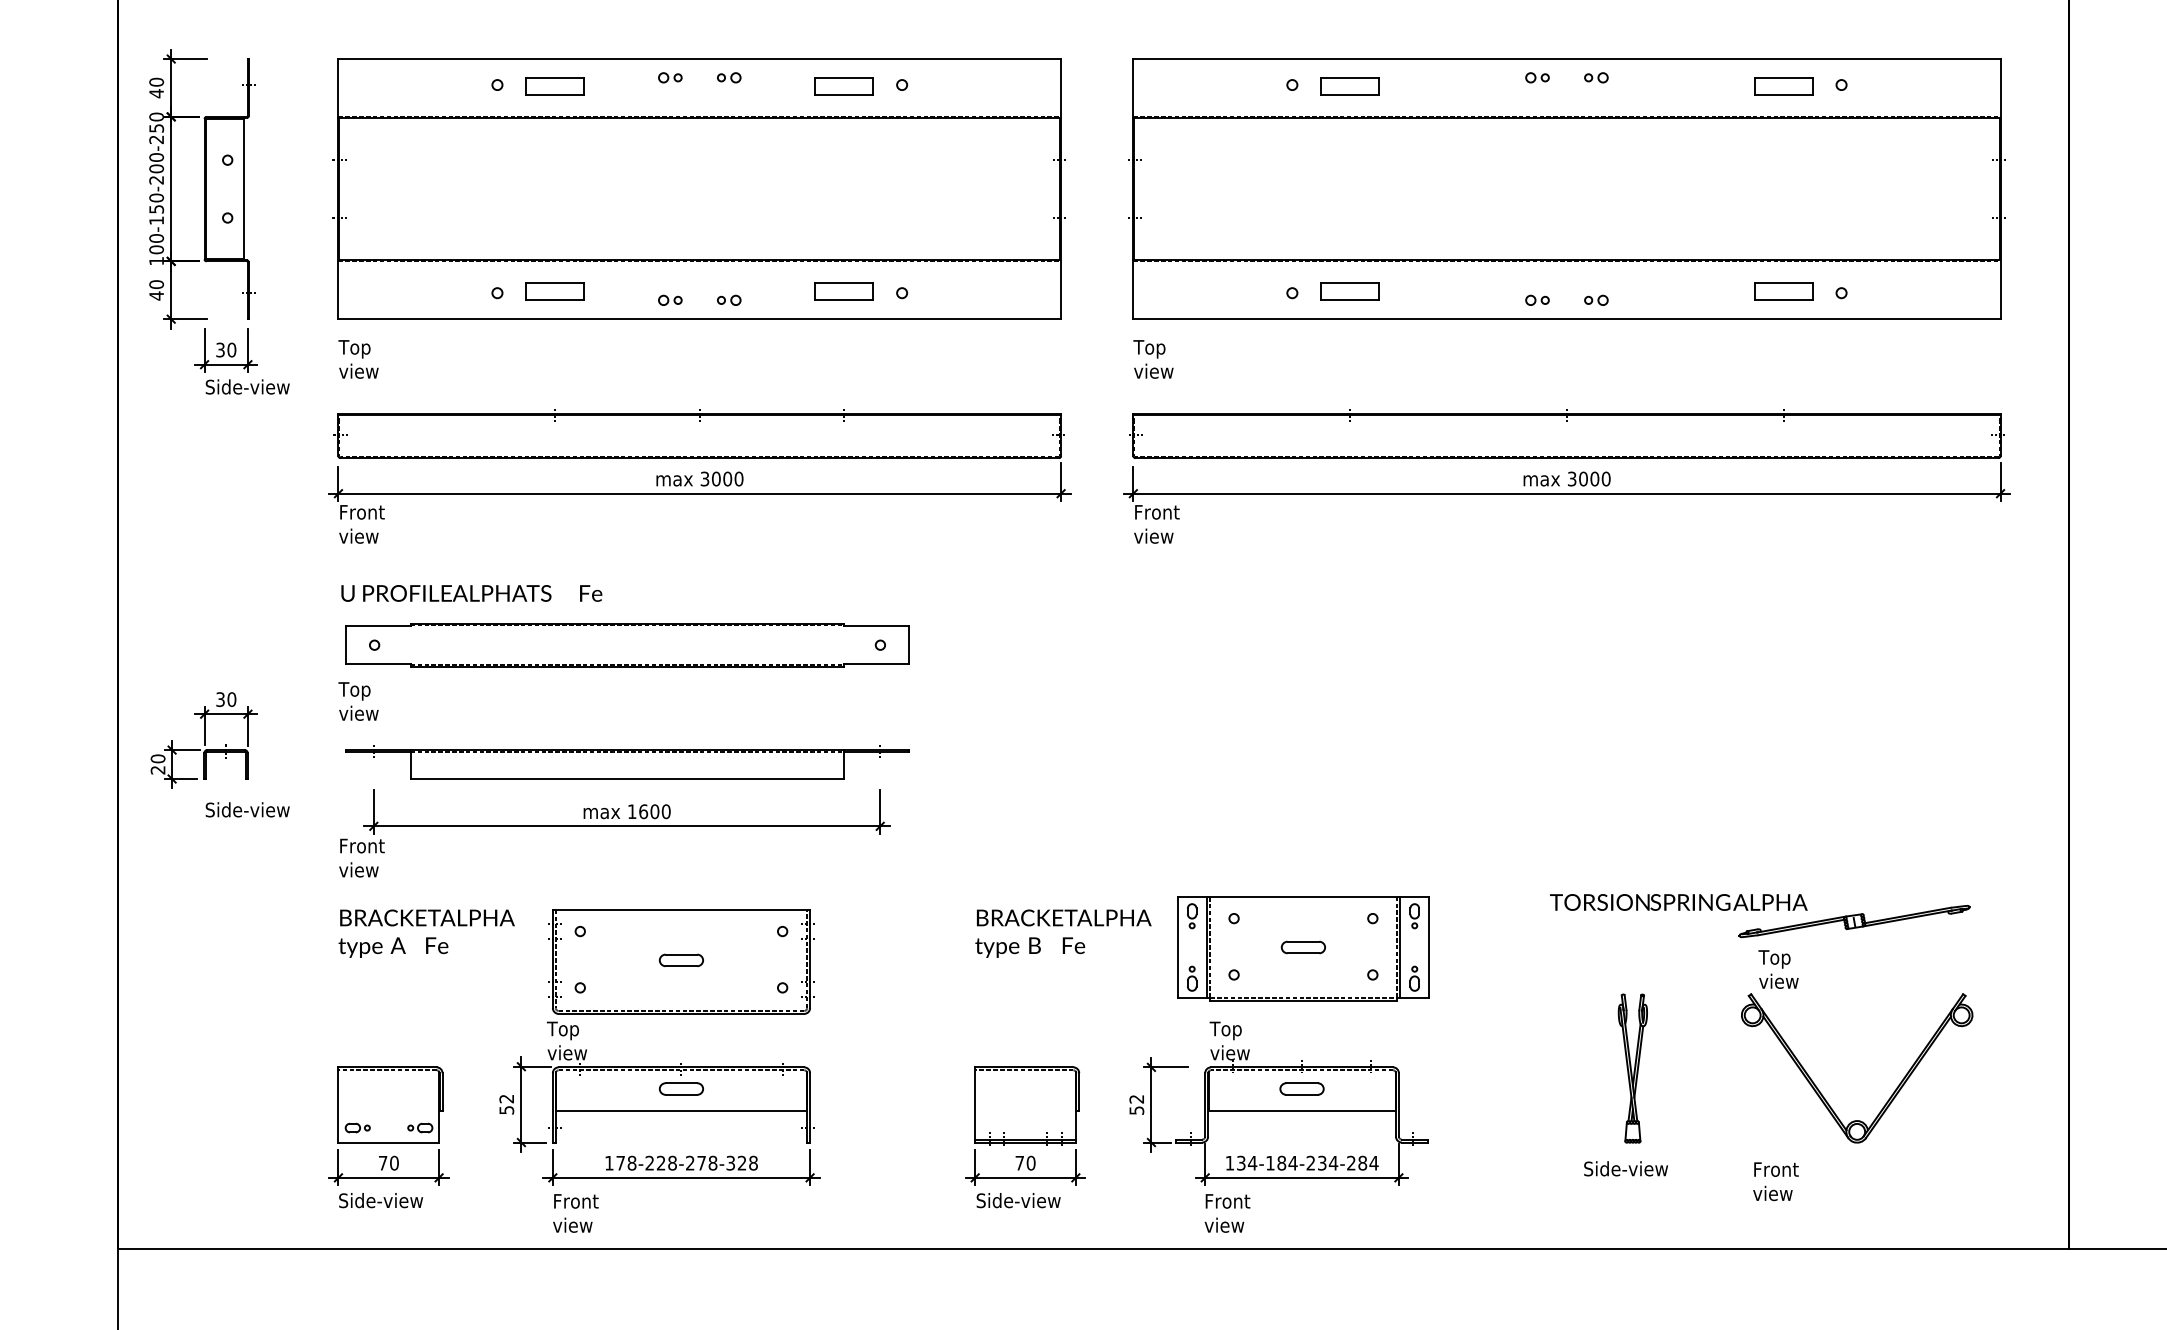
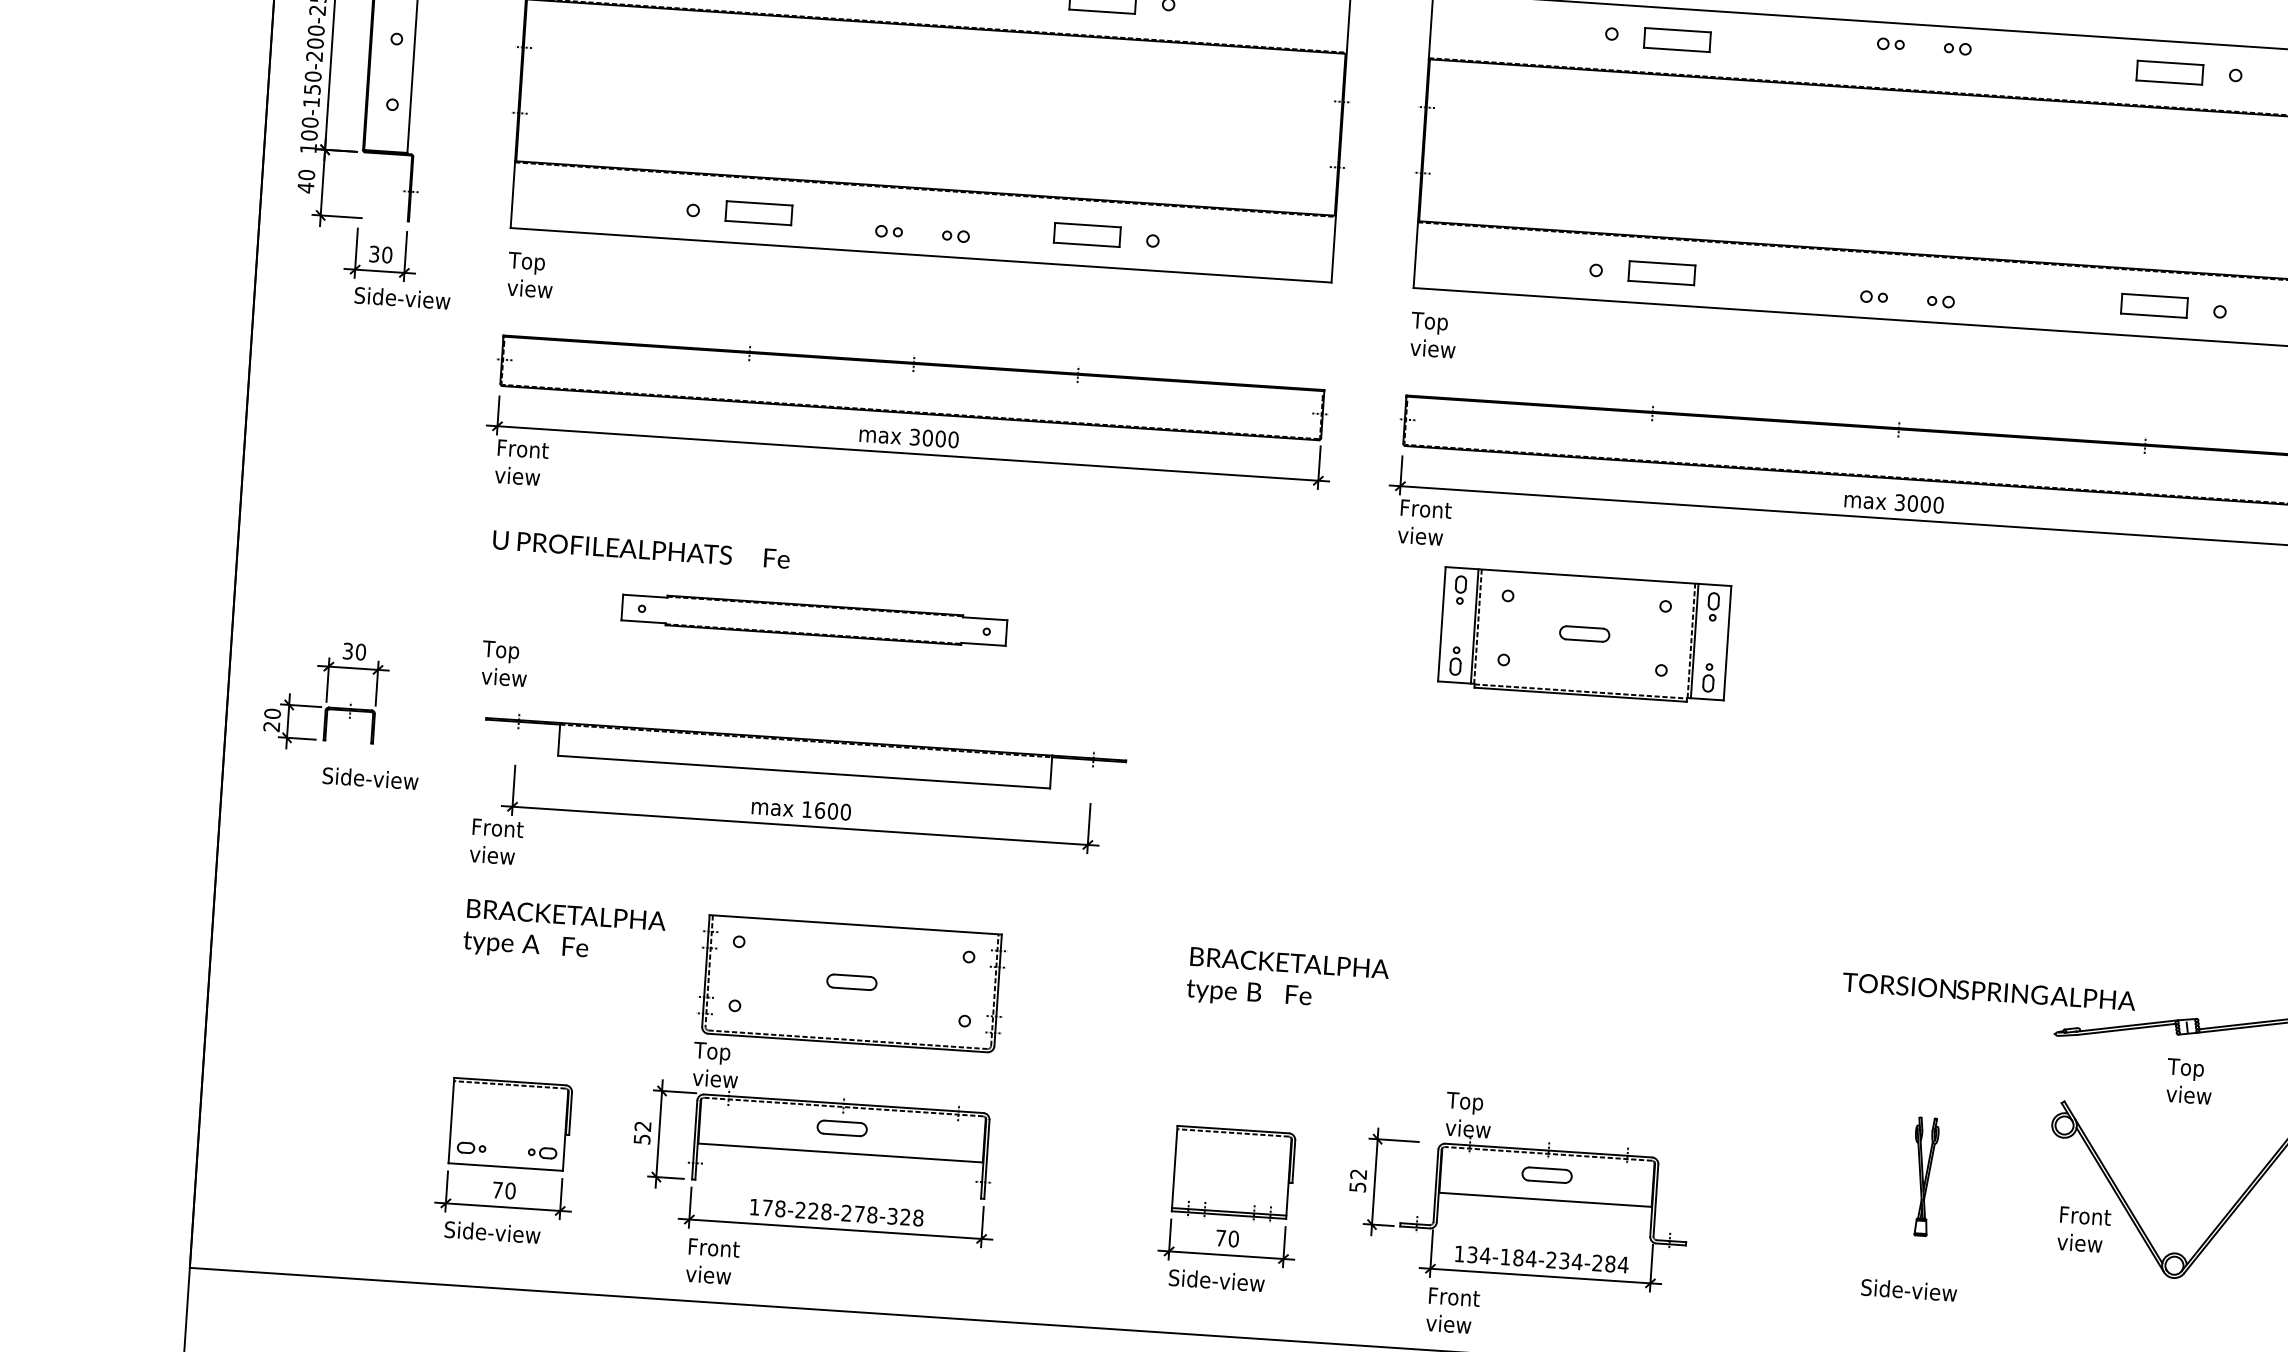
part: (627, 645) -> (814, 620), size x0.6
part: (1303, 948) -> (1584, 635), moved
text: (1778, 969) -> (2189, 1081), moved
part: (1632, 1068) -> (1924, 1176), size x0.7
text: (1775, 1181) -> (2083, 1229), moved

